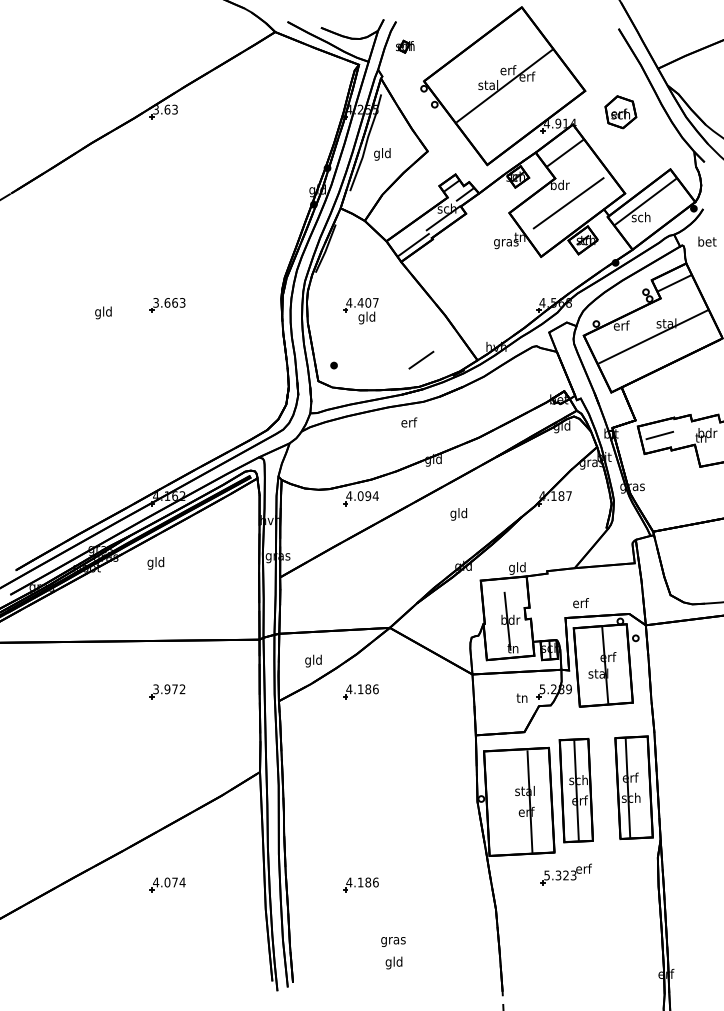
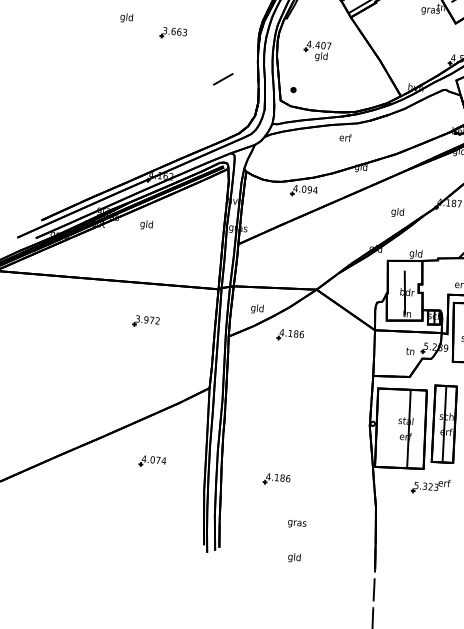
text: (103, 312) -> (126, 17), moved
line: (421, 359) -> (223, 78), moved
text: (458, 514) -> (397, 212), moved
part: (167, 884) -> (152, 461), moved
text: (393, 962) -> (294, 557), moved

